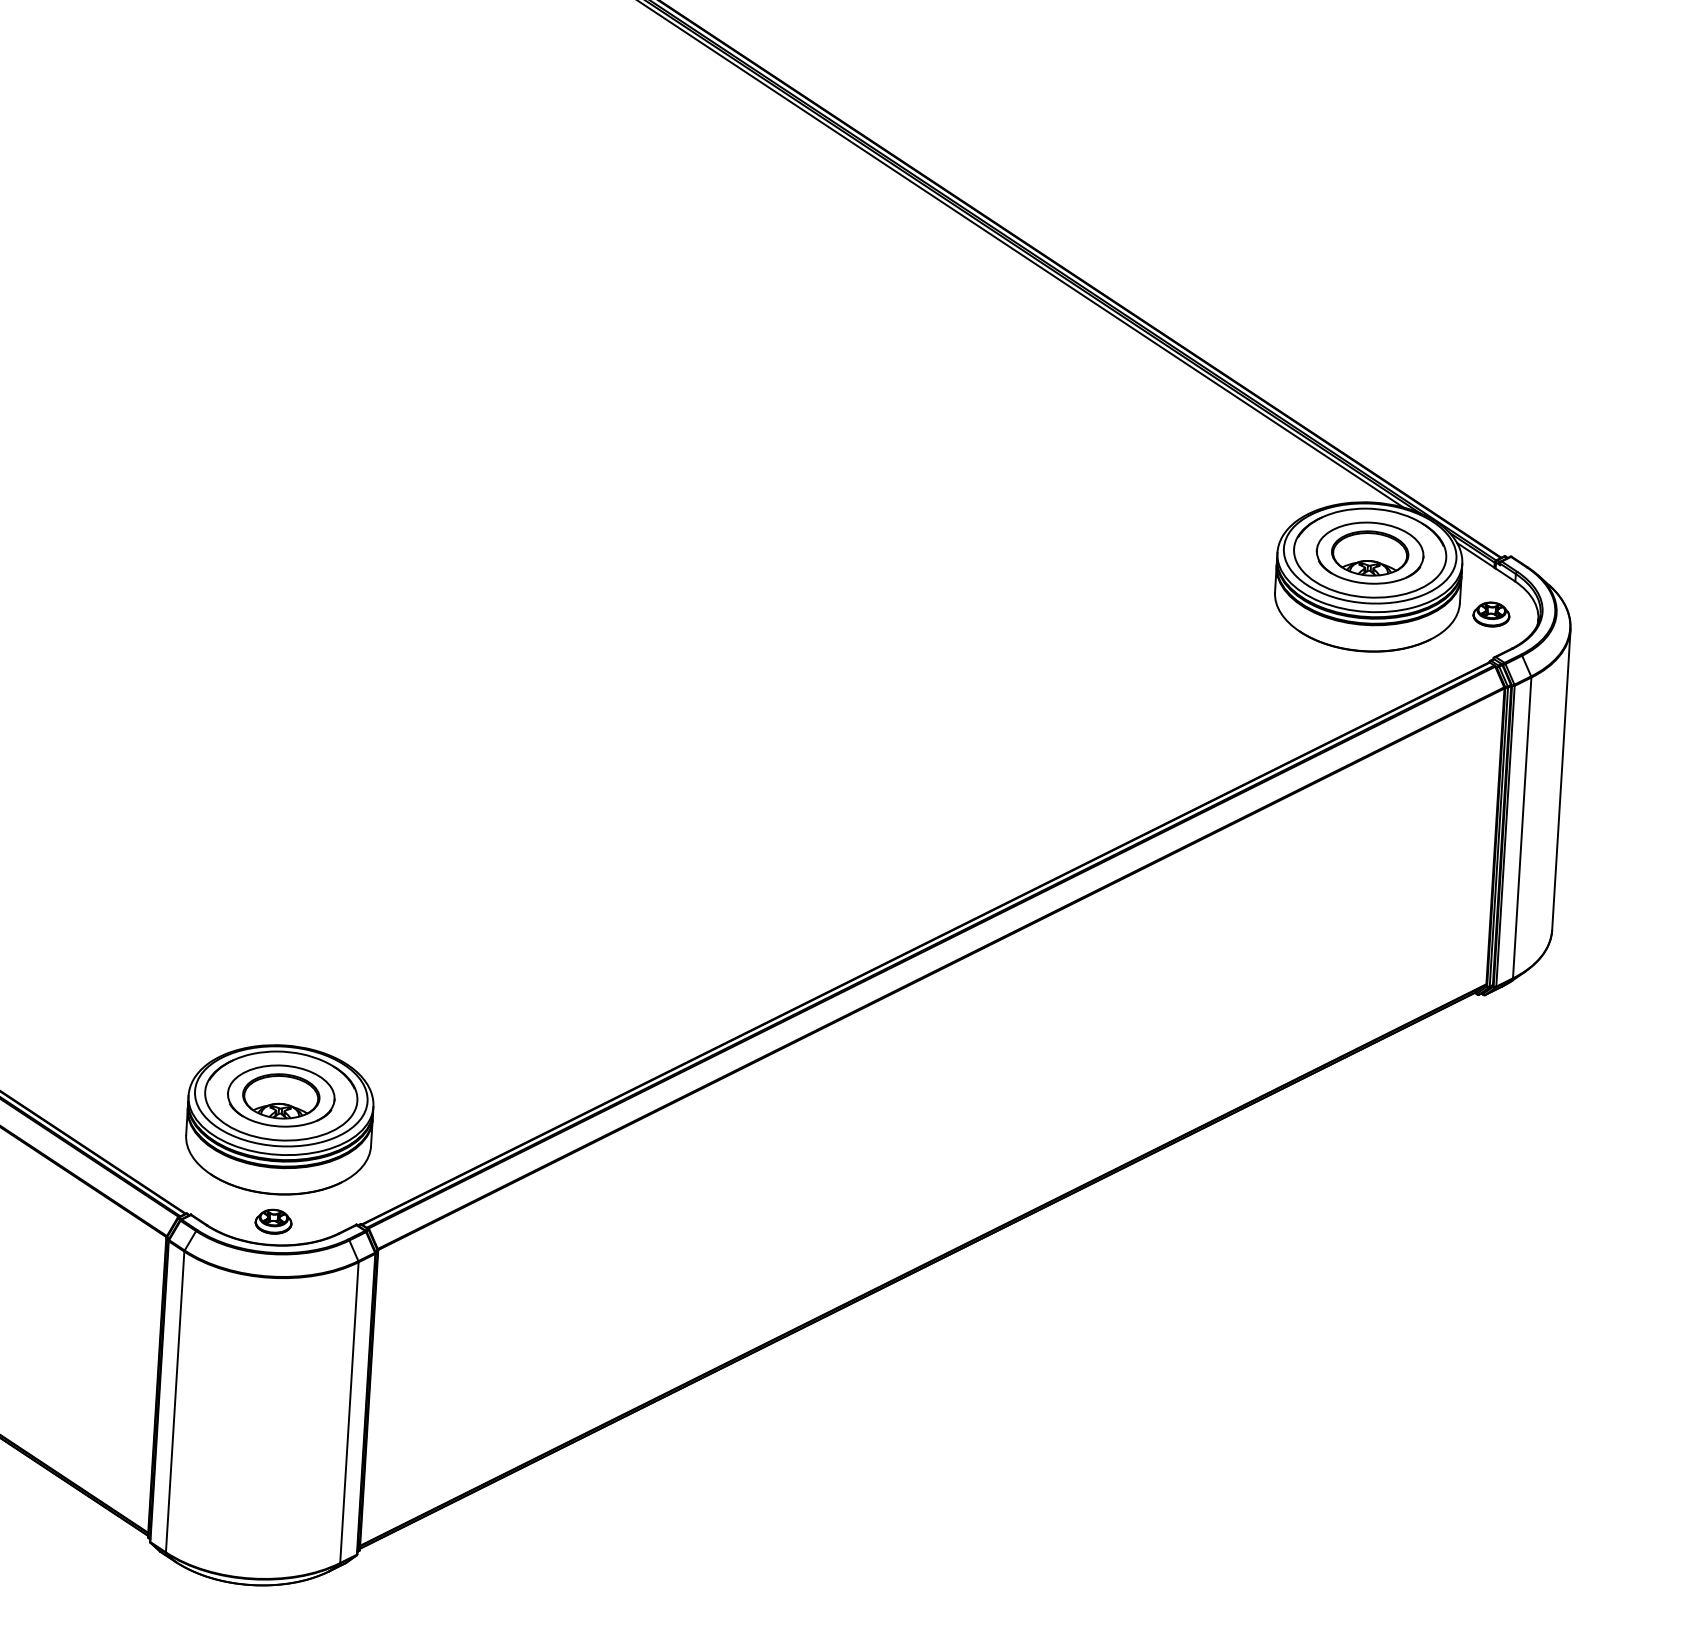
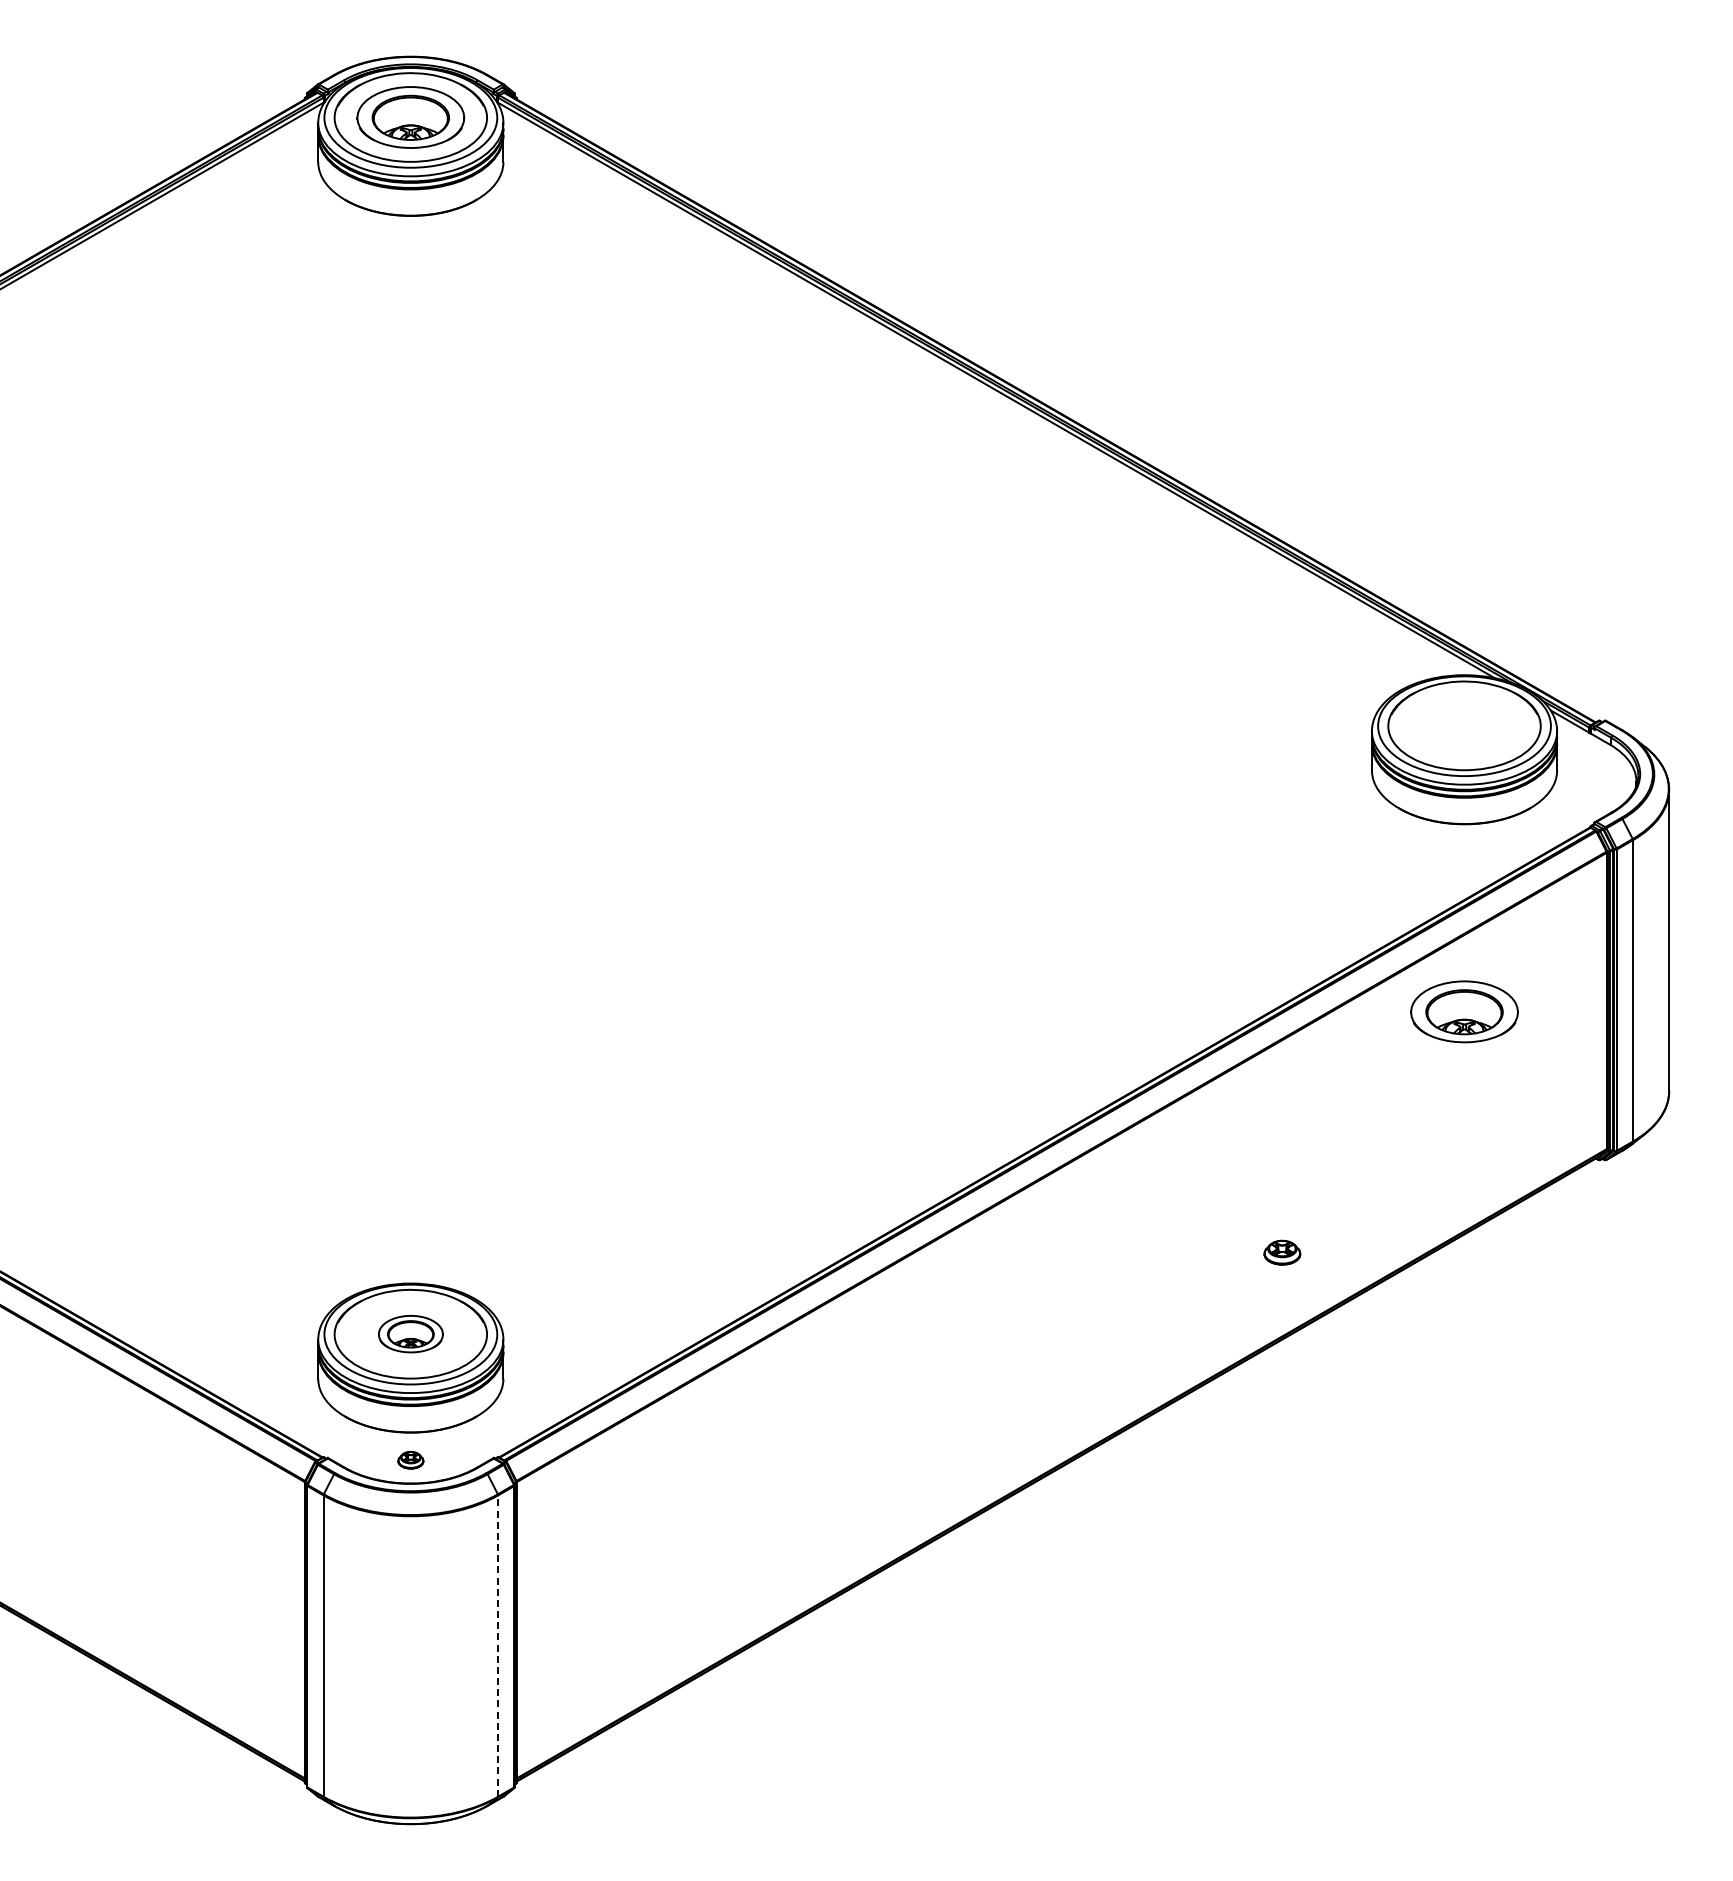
part: (1370, 552) -> (1464, 1011), moved
part: (1491, 614) -> (1282, 1252), moved
part: (281, 1095) -> (410, 1333), size x0.6
part: (273, 1222) -> (410, 1460), size x0.7
line: (349, 1413) -> (498, 1646), solid -> dashed

